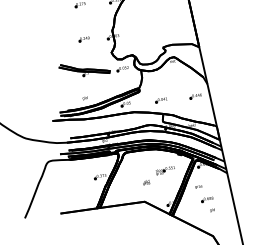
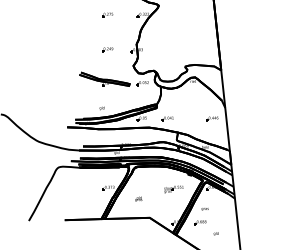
part: (161, 99) -> (167, 118), moved
text: (146, 182) -> (138, 198), moved
part: (207, 199) -> (200, 222), moved

